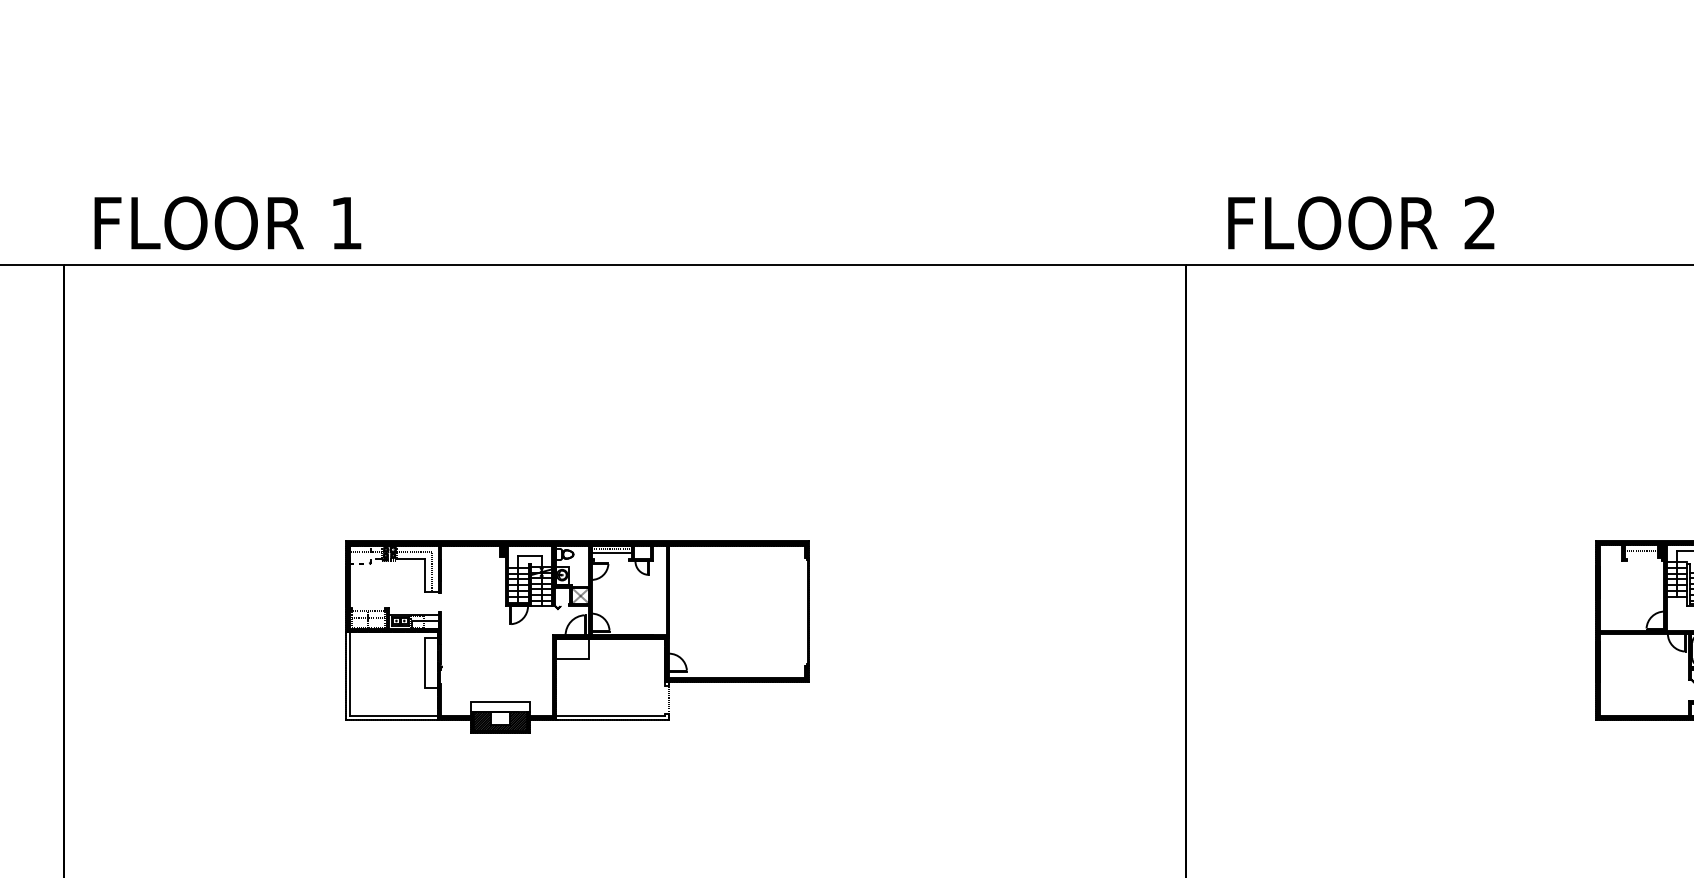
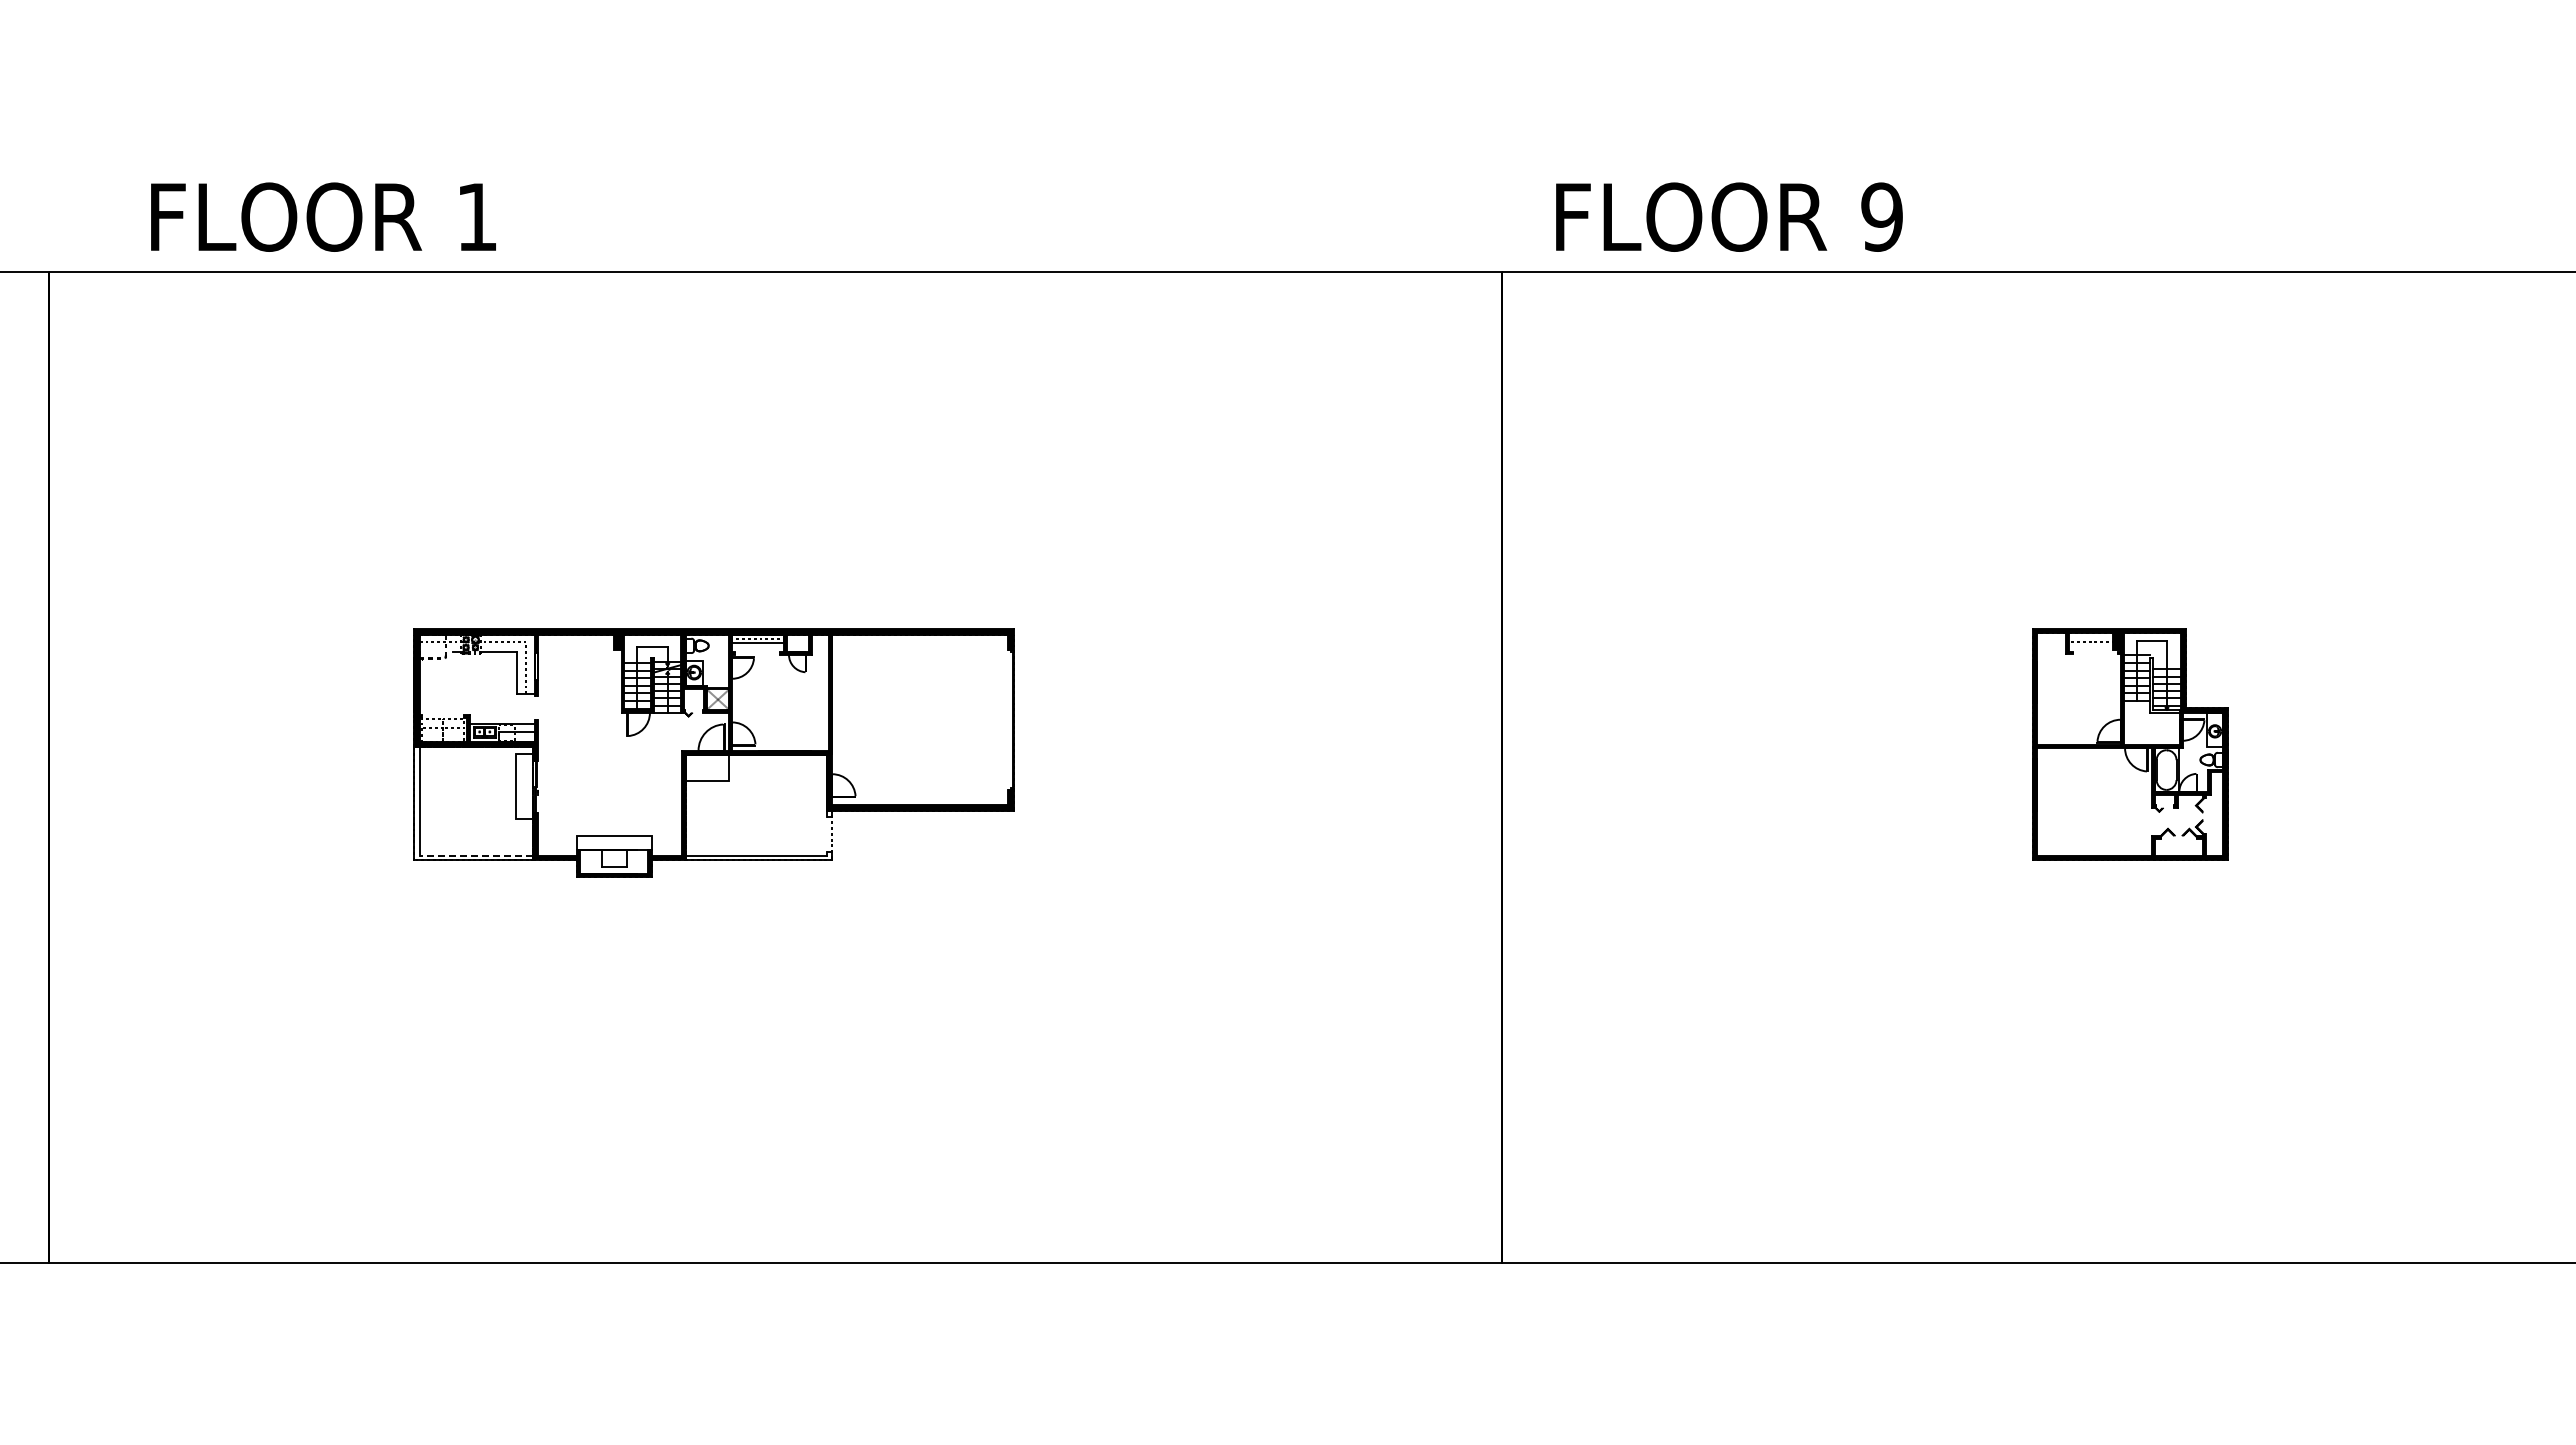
text: (227, 222) -> (323, 216), moved
text: (1479, 222) -> (1881, 216), 2 -> 9
line: (394, 716) -> (476, 855), solid -> dashed
hatch: (500, 721) -> (614, 861), removed

